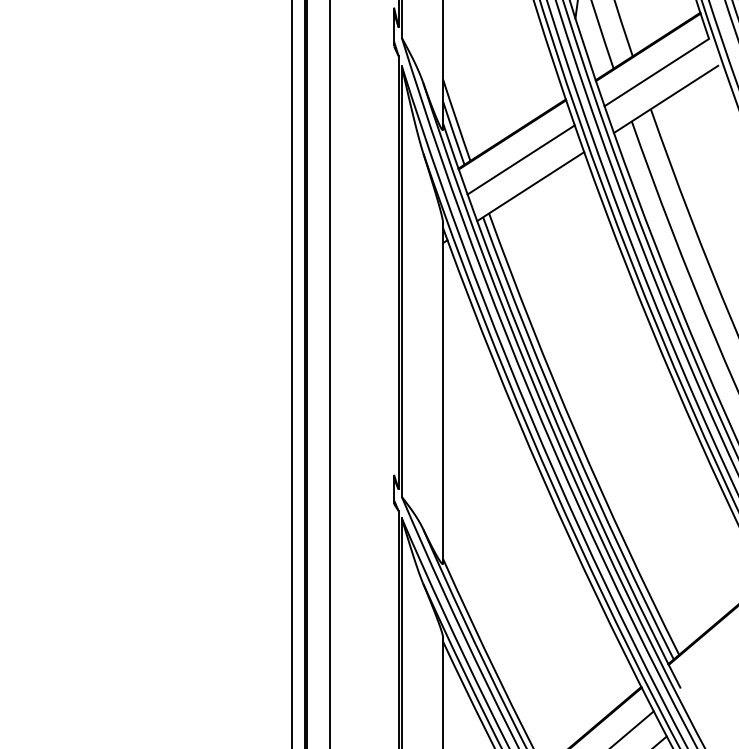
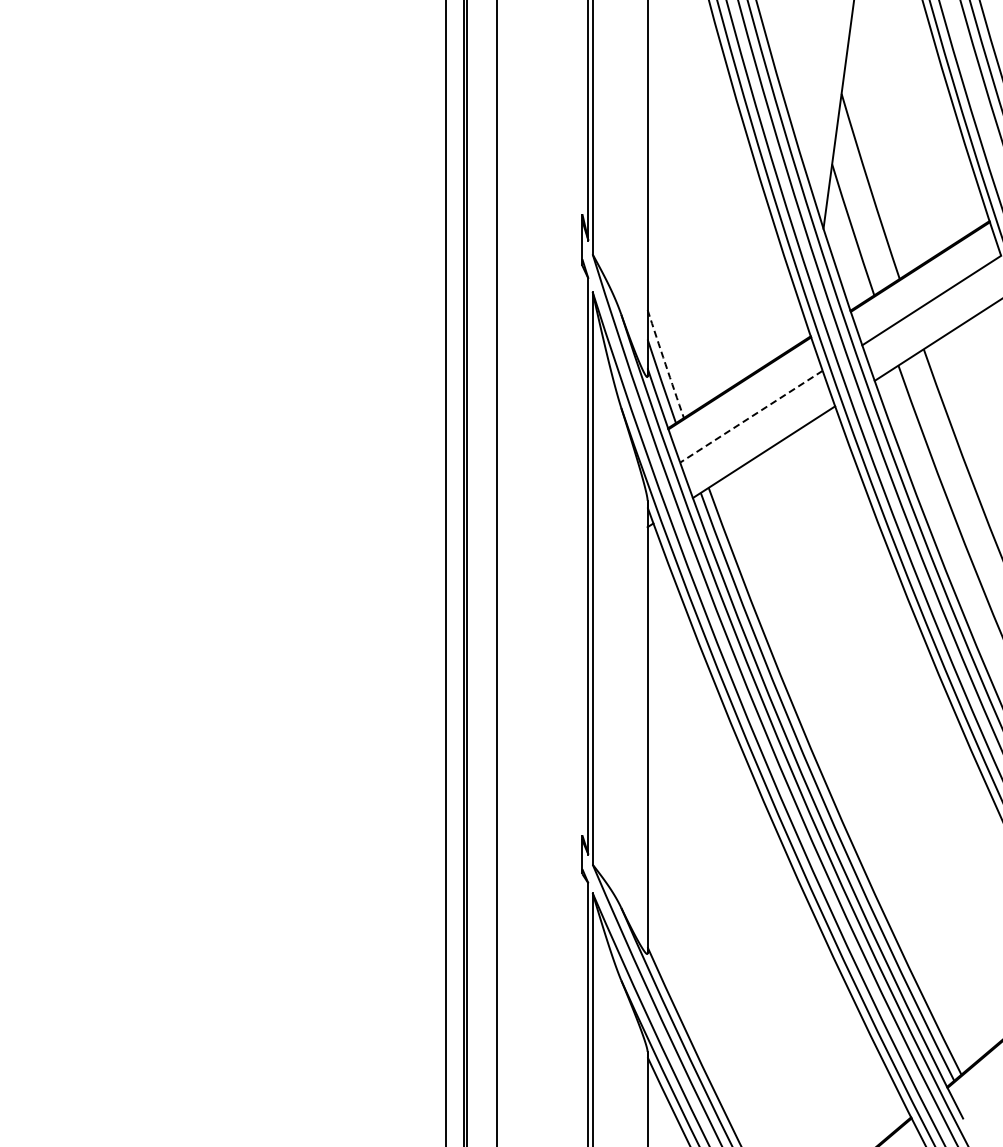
arc: (456, 120) -> (665, 364), solid -> dashed
line: (521, 159) -> (751, 416), solid -> dashed

